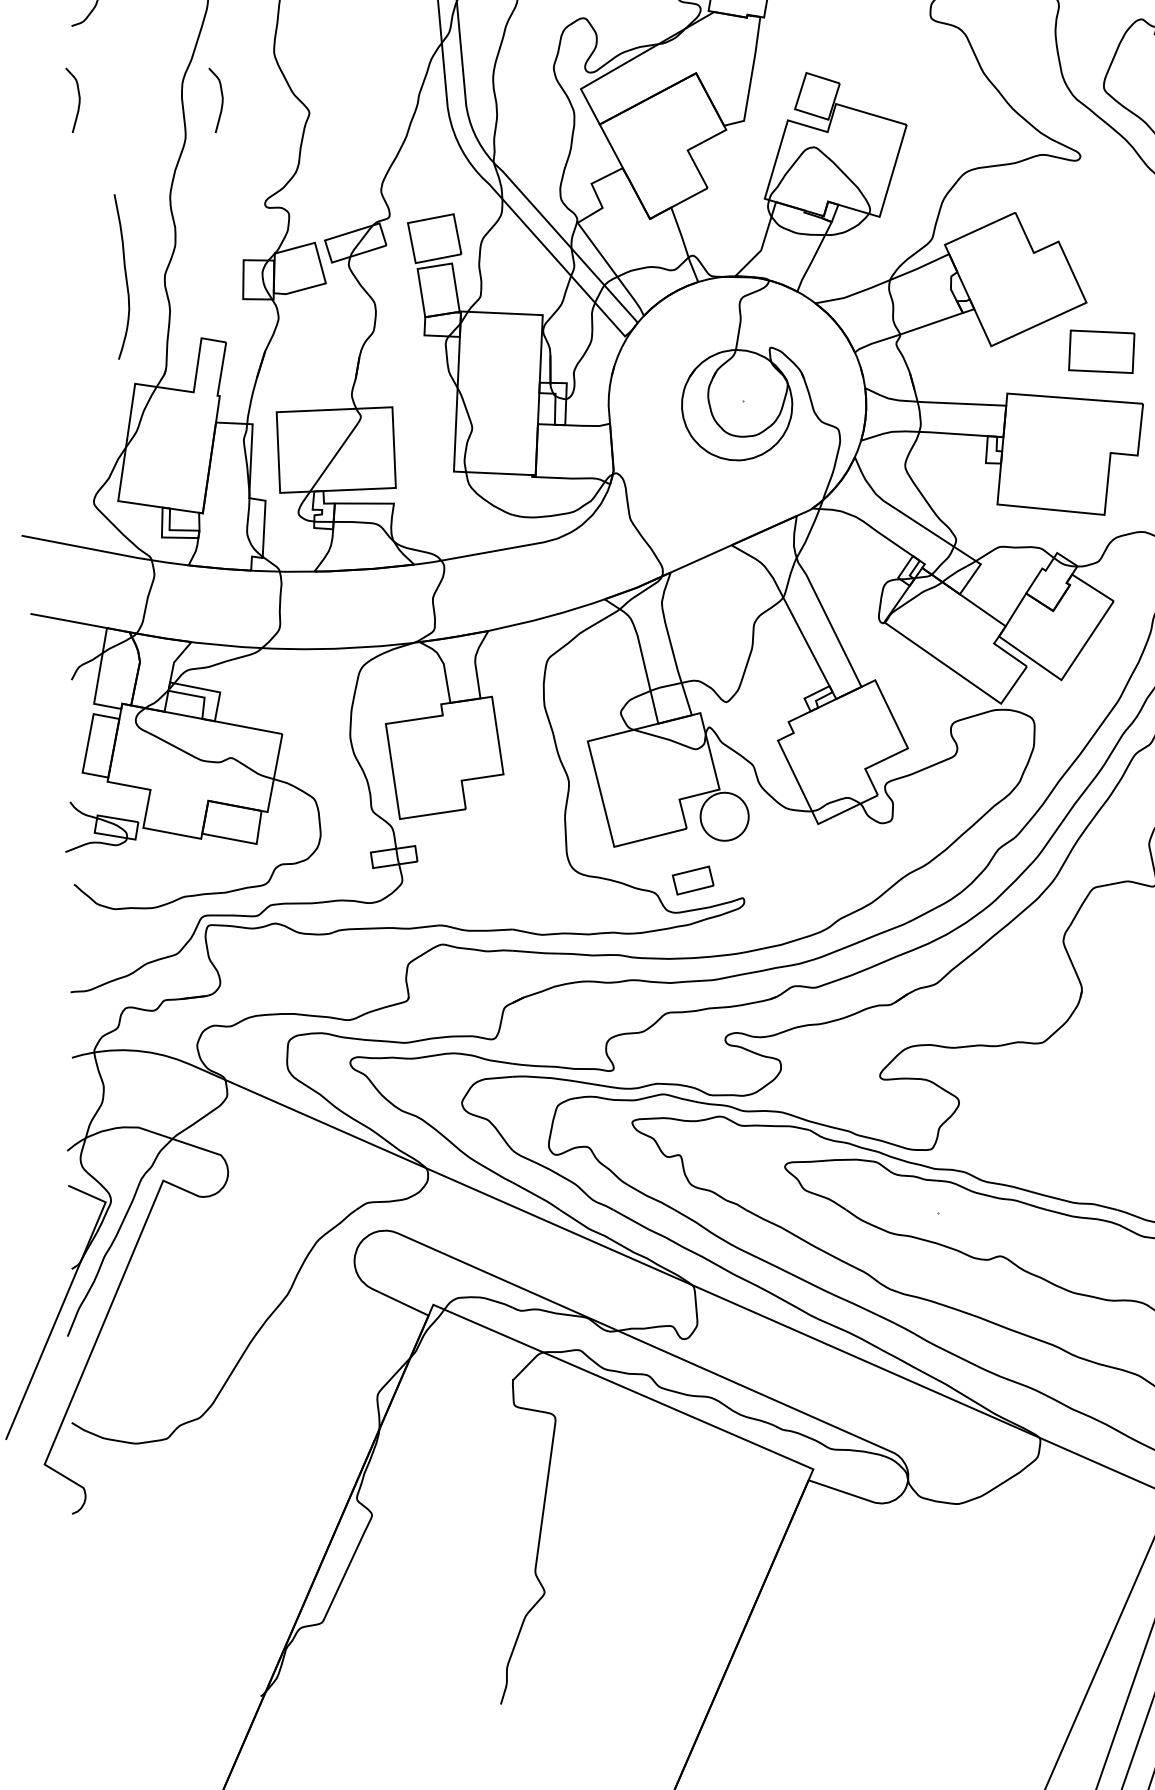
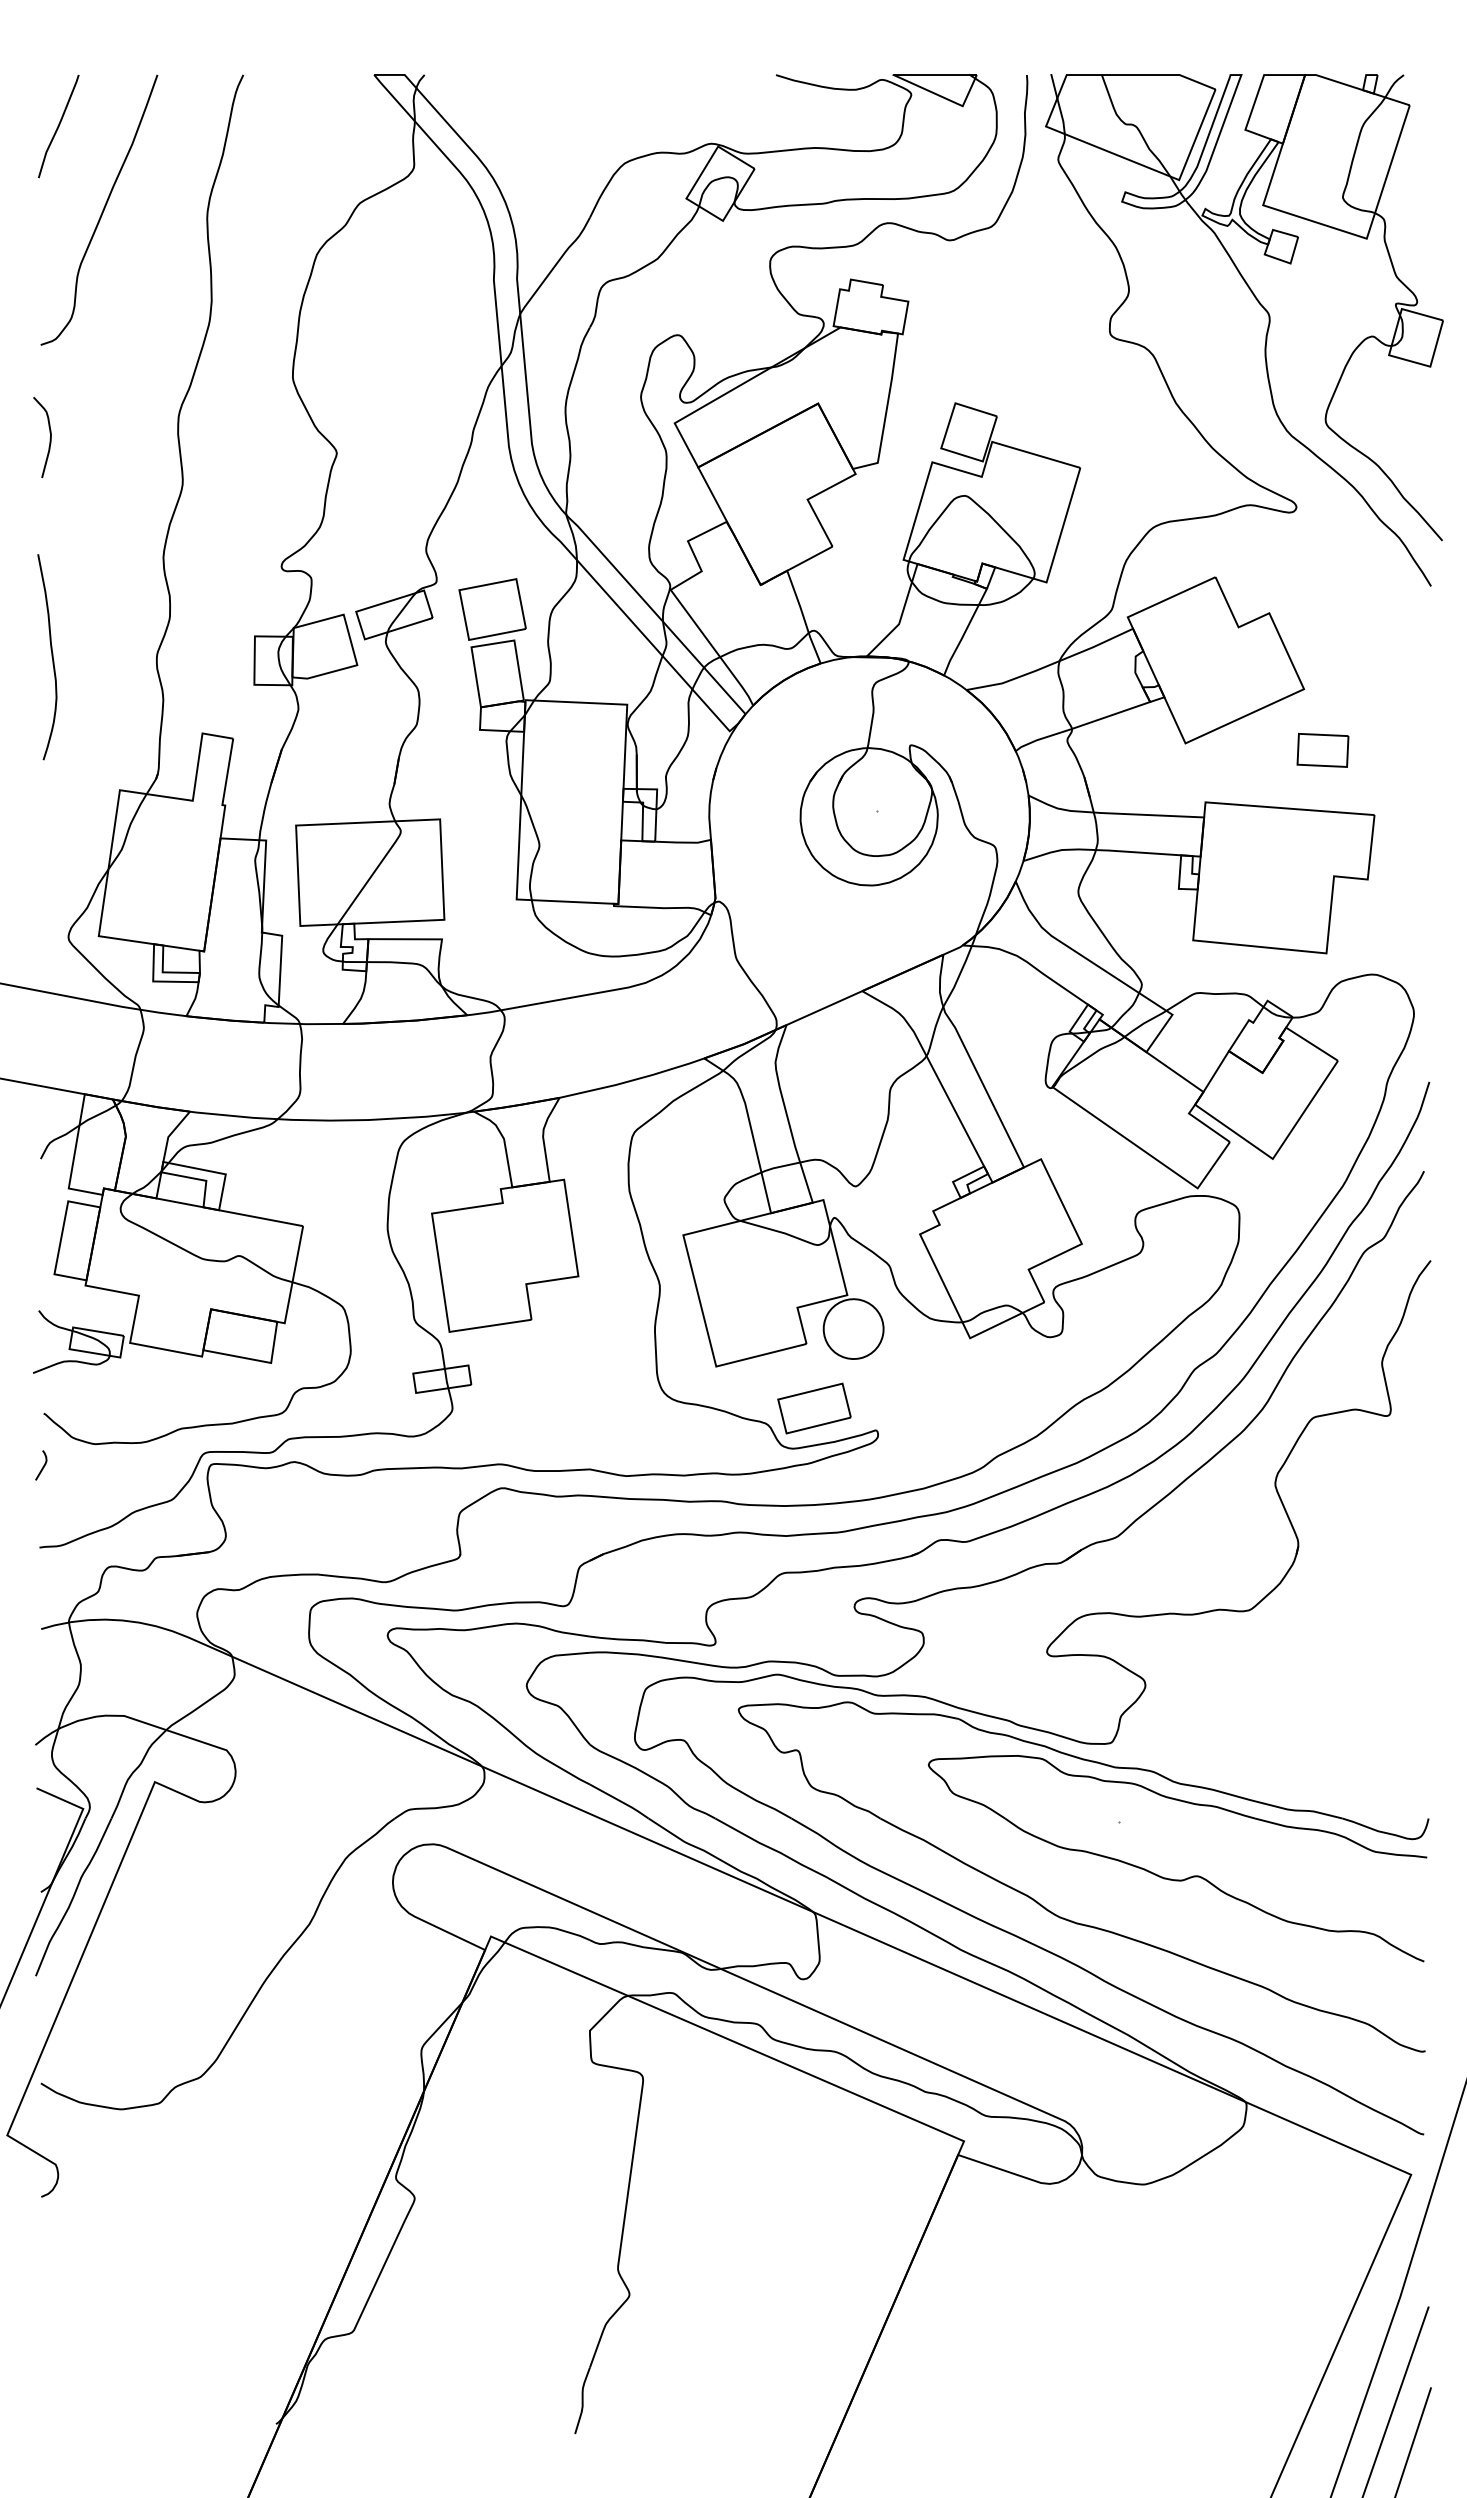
curve: (221, 101) -> (227, 438), removed
curve: (125, 277) -> (51, 657), moved
part: (1101, 351) -> (1322, 750), size x0.62
part: (693, 880) -> (814, 1408), size x1.43
curve: (72, 927) -> (42, 1466), added

